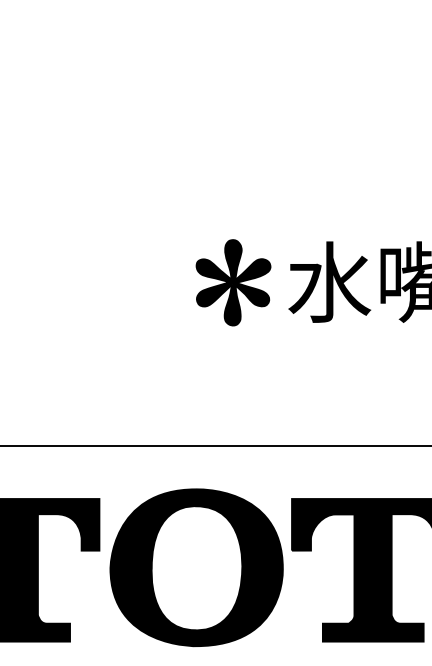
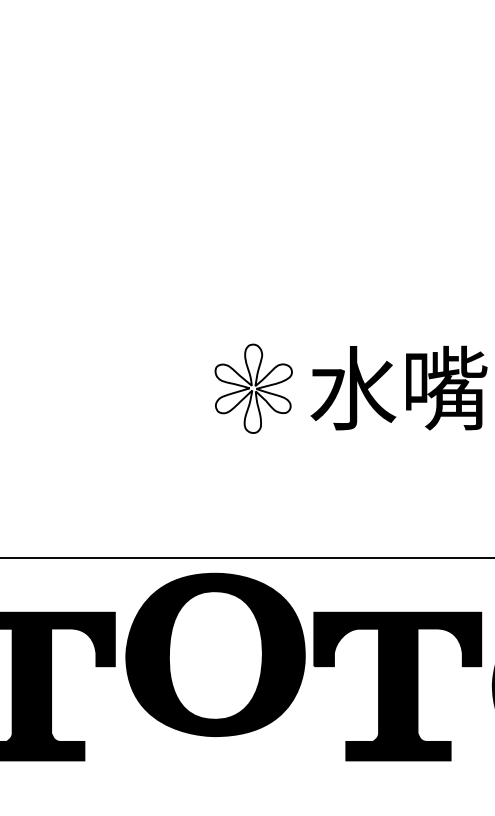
fill: (233, 282) -> (253, 388), removed
part: (196, 567) -> (215, 654), moved

